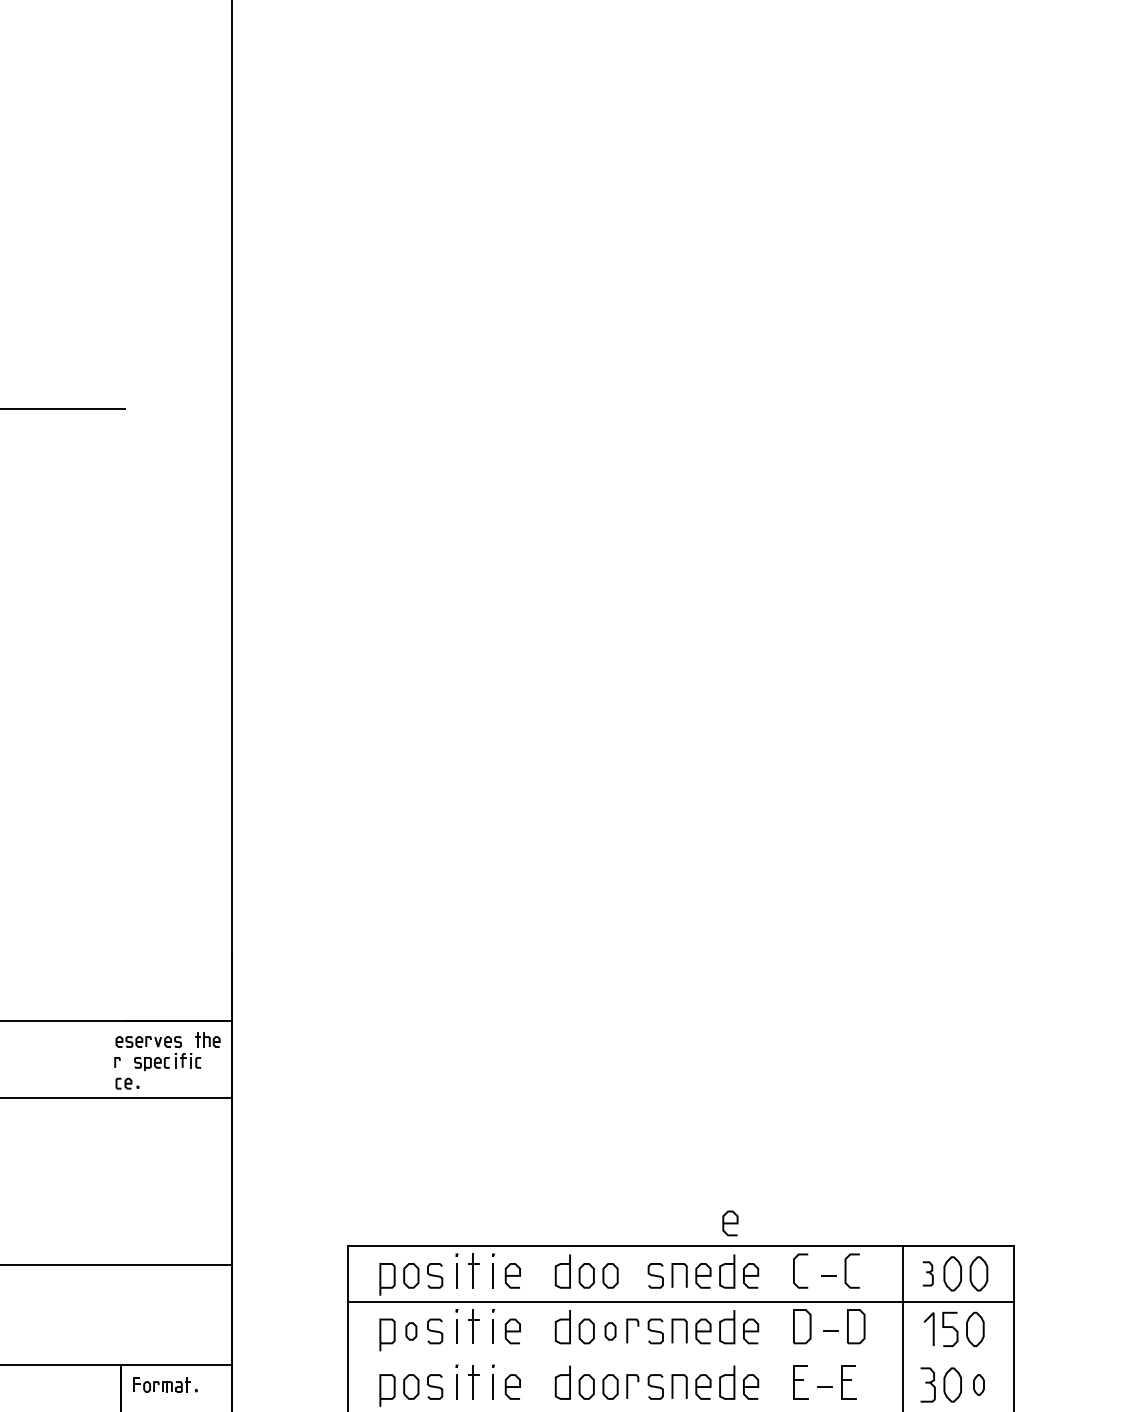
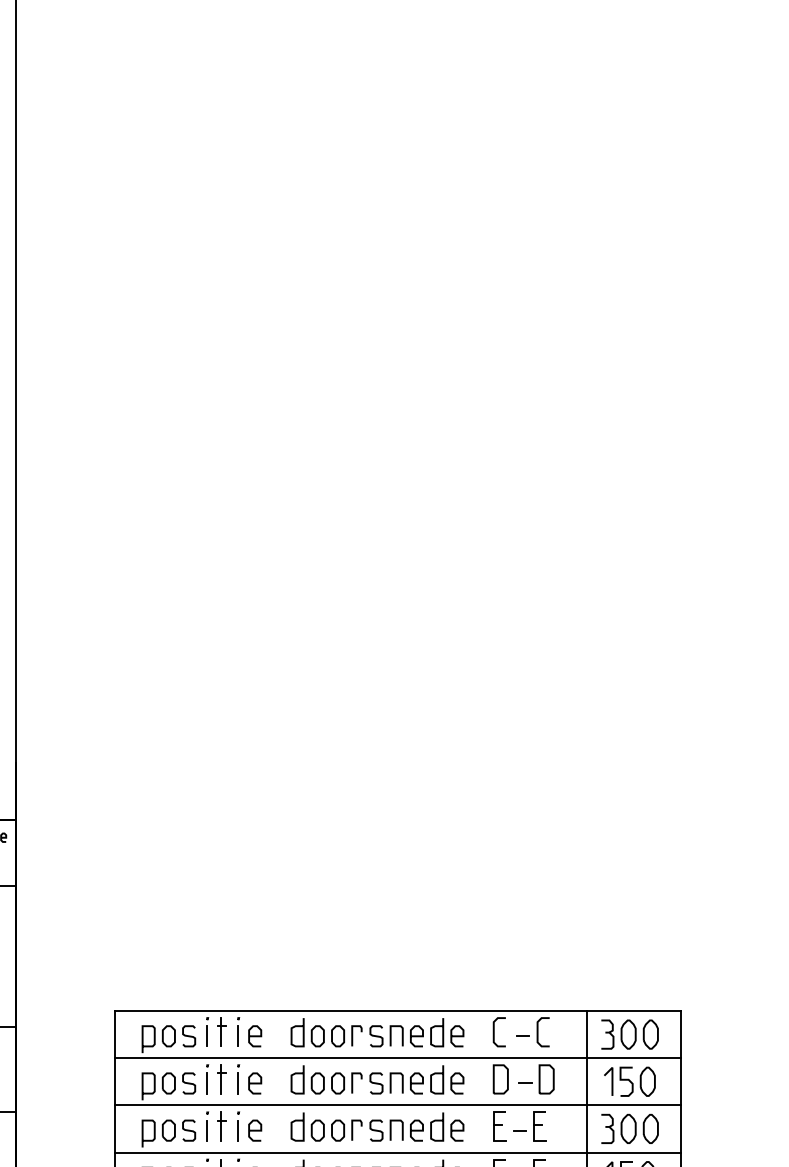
curve: (730, 1223) -> (439, 991), removed
part: (927, 1273) -> (607, 1034), size x1.43
line: (628, 1275) -> (353, 1035), added
part: (411, 1331) -> (169, 1083), size x1.43
part: (610, 1331) -> (338, 1083), size x1.43
line: (680, 1357) -> (397, 1105), added
part: (978, 1384) -> (650, 1128), size x1.67

